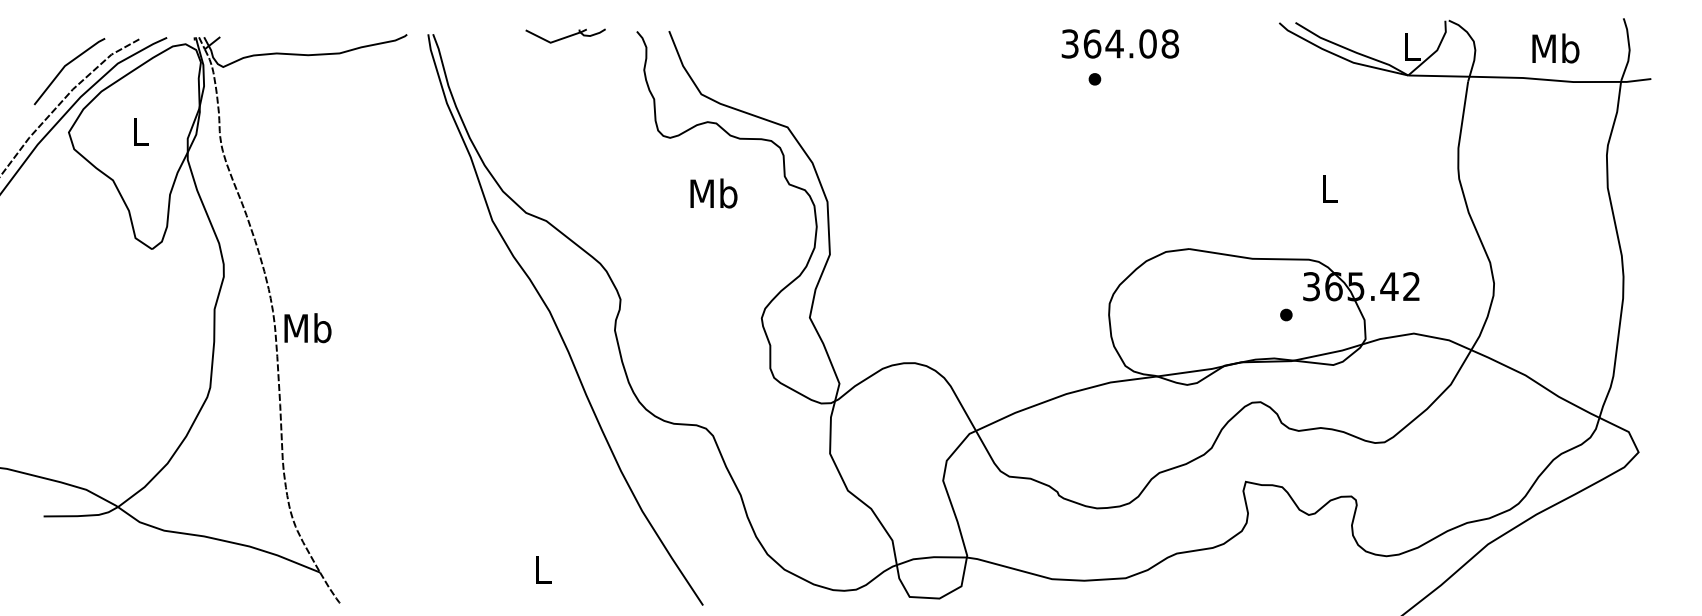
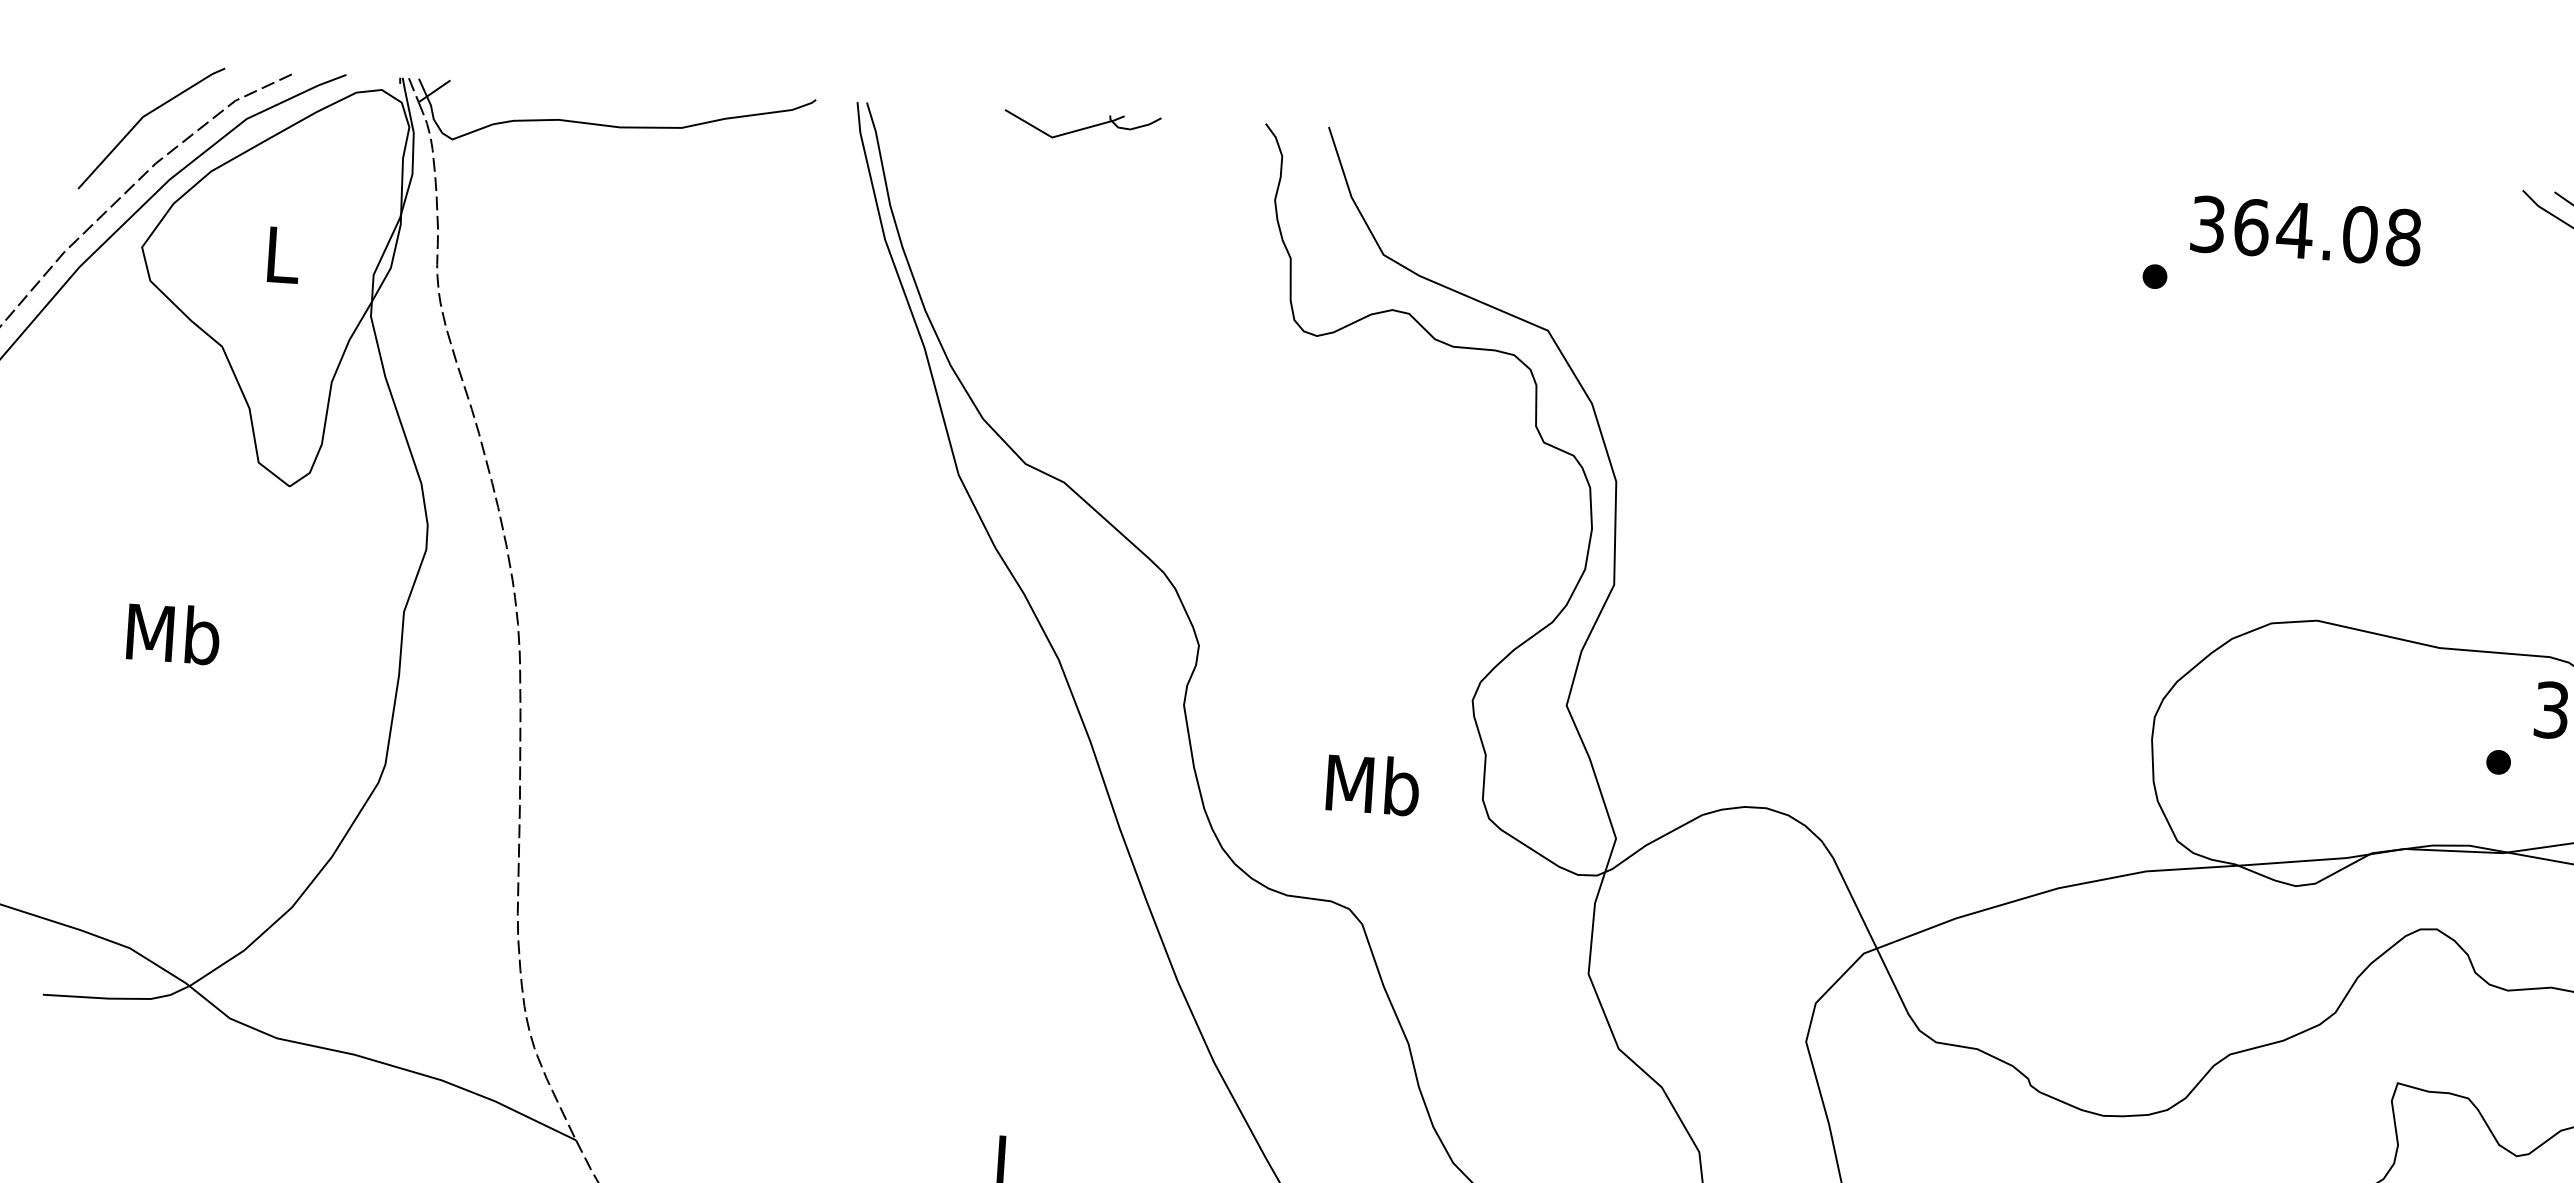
part: (565, 35) -> (1082, 125), moved
text: (1120, 43) -> (2306, 230), moved
text: (713, 193) -> (1372, 784), moved
text: (307, 328) -> (172, 634), moved

